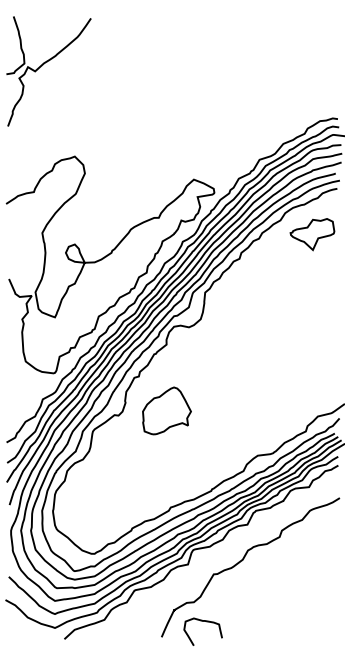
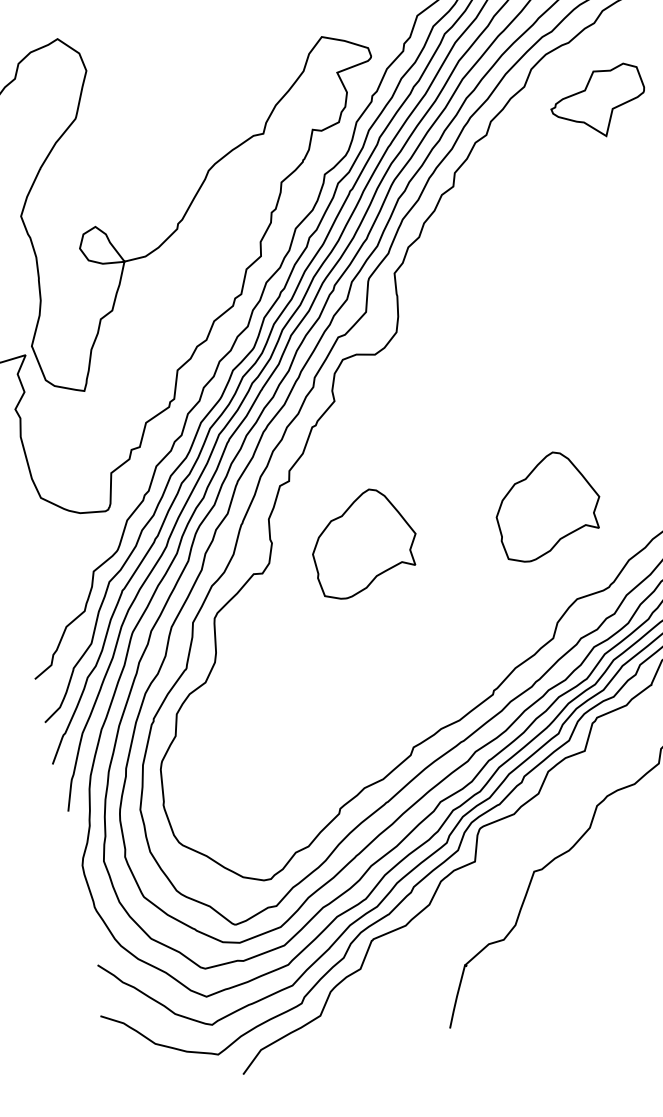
part: (252, 410) -> (546, 504), added
curve: (206, 622) -> (539, 977), removed

